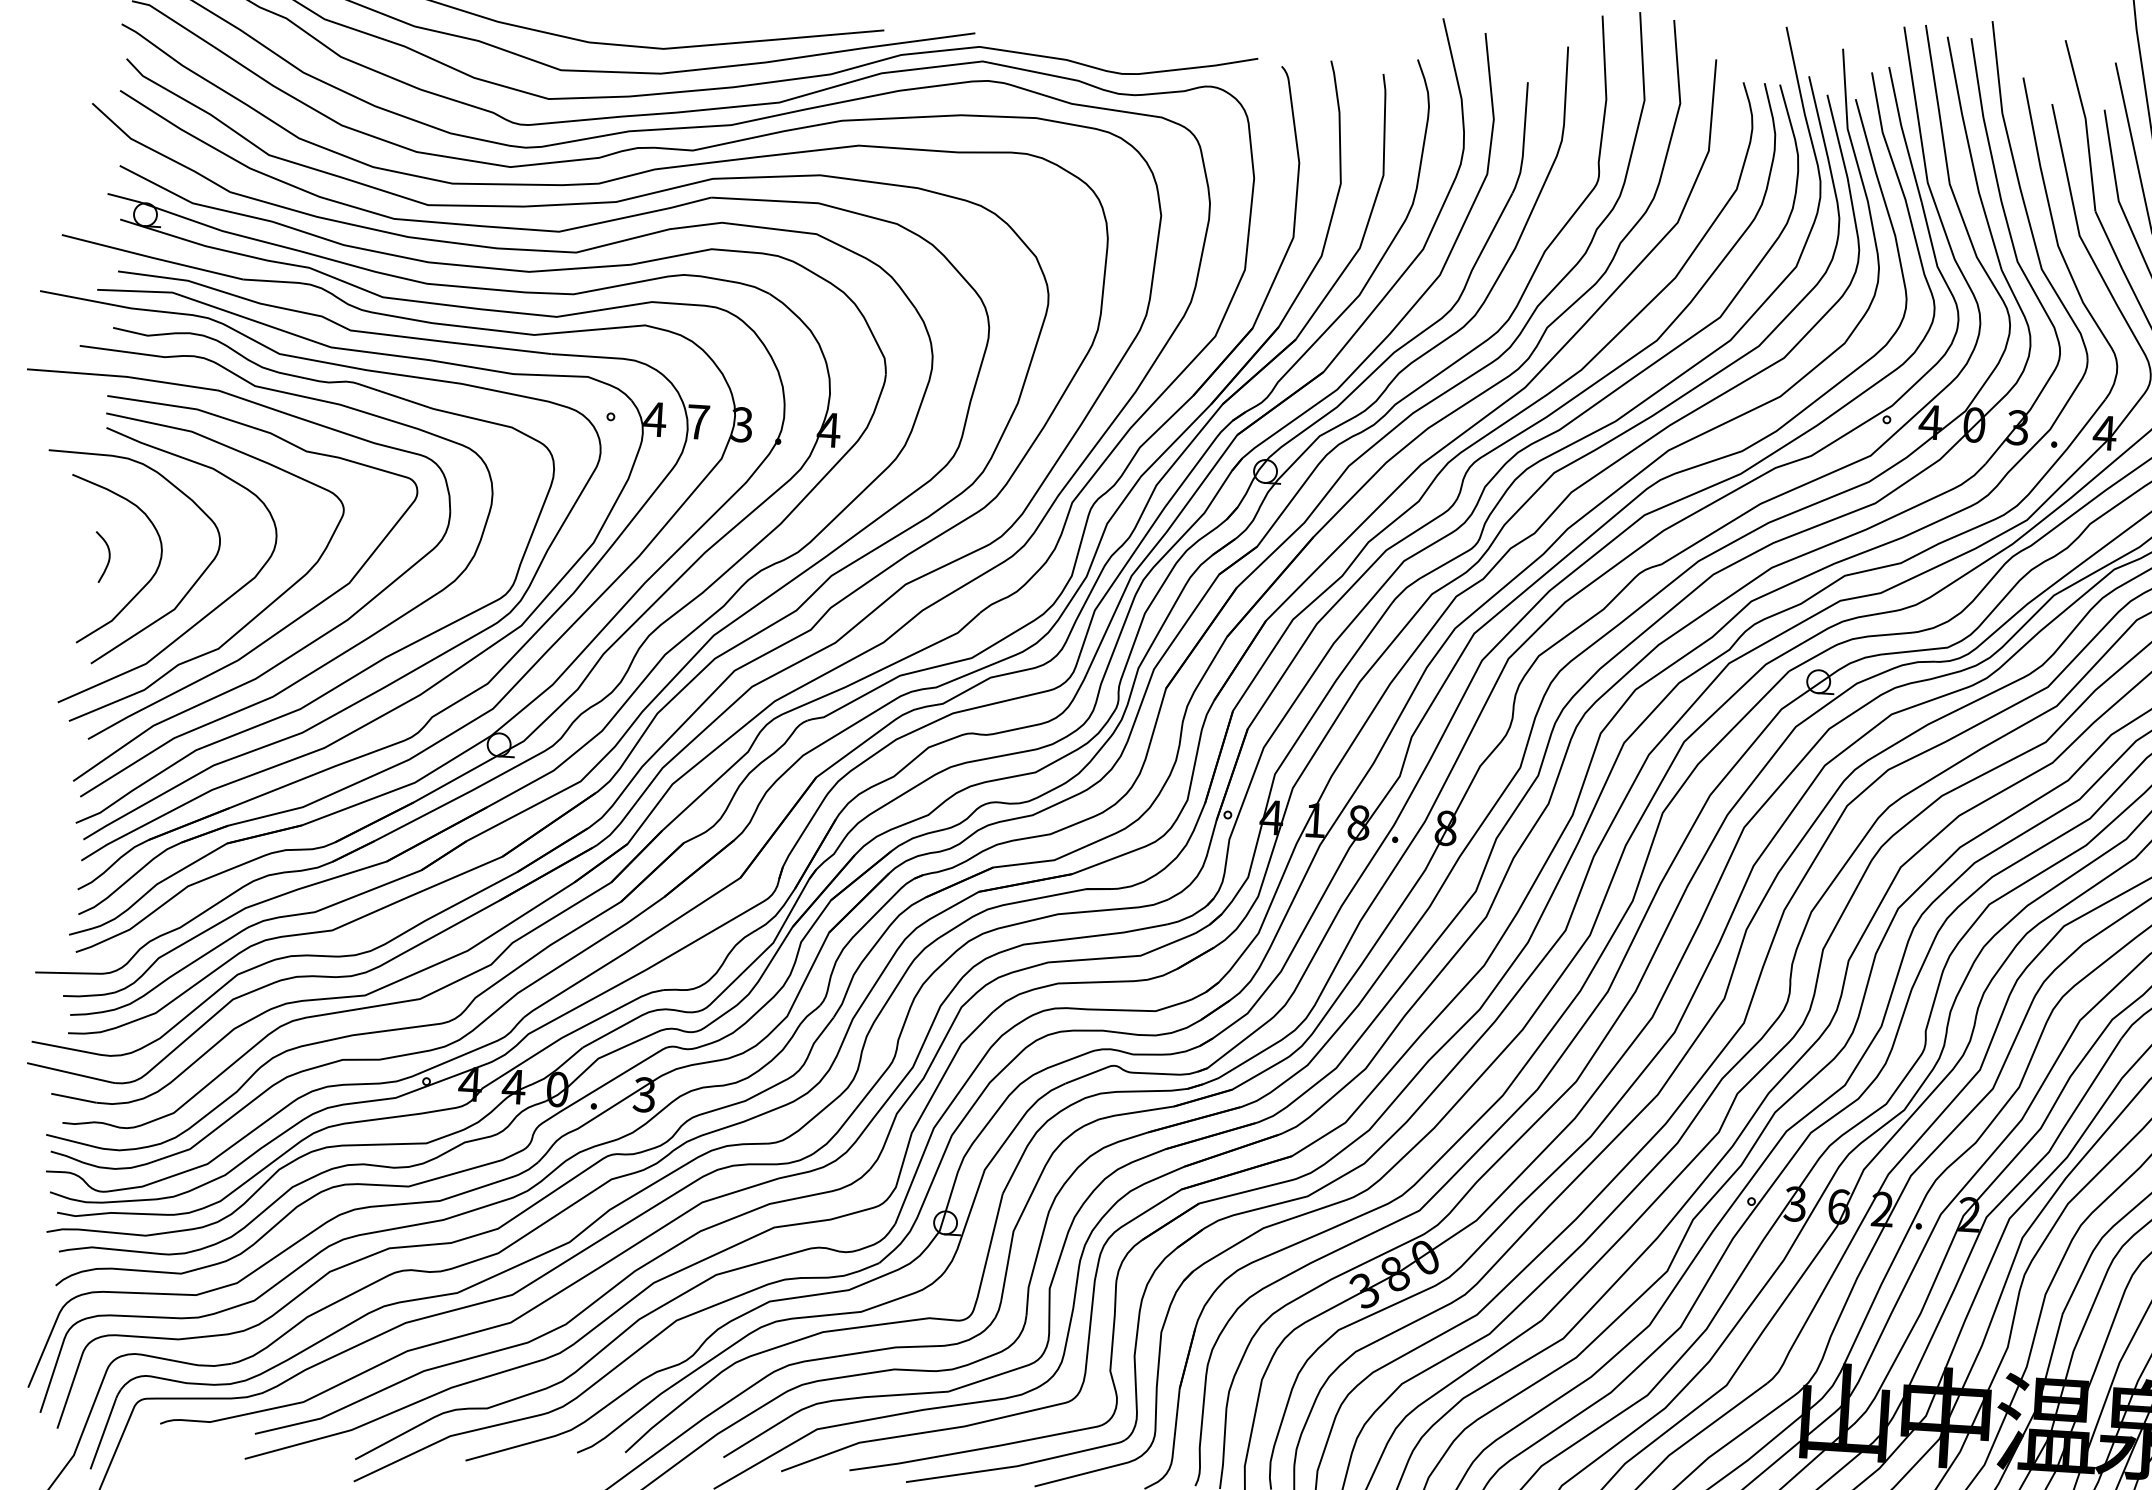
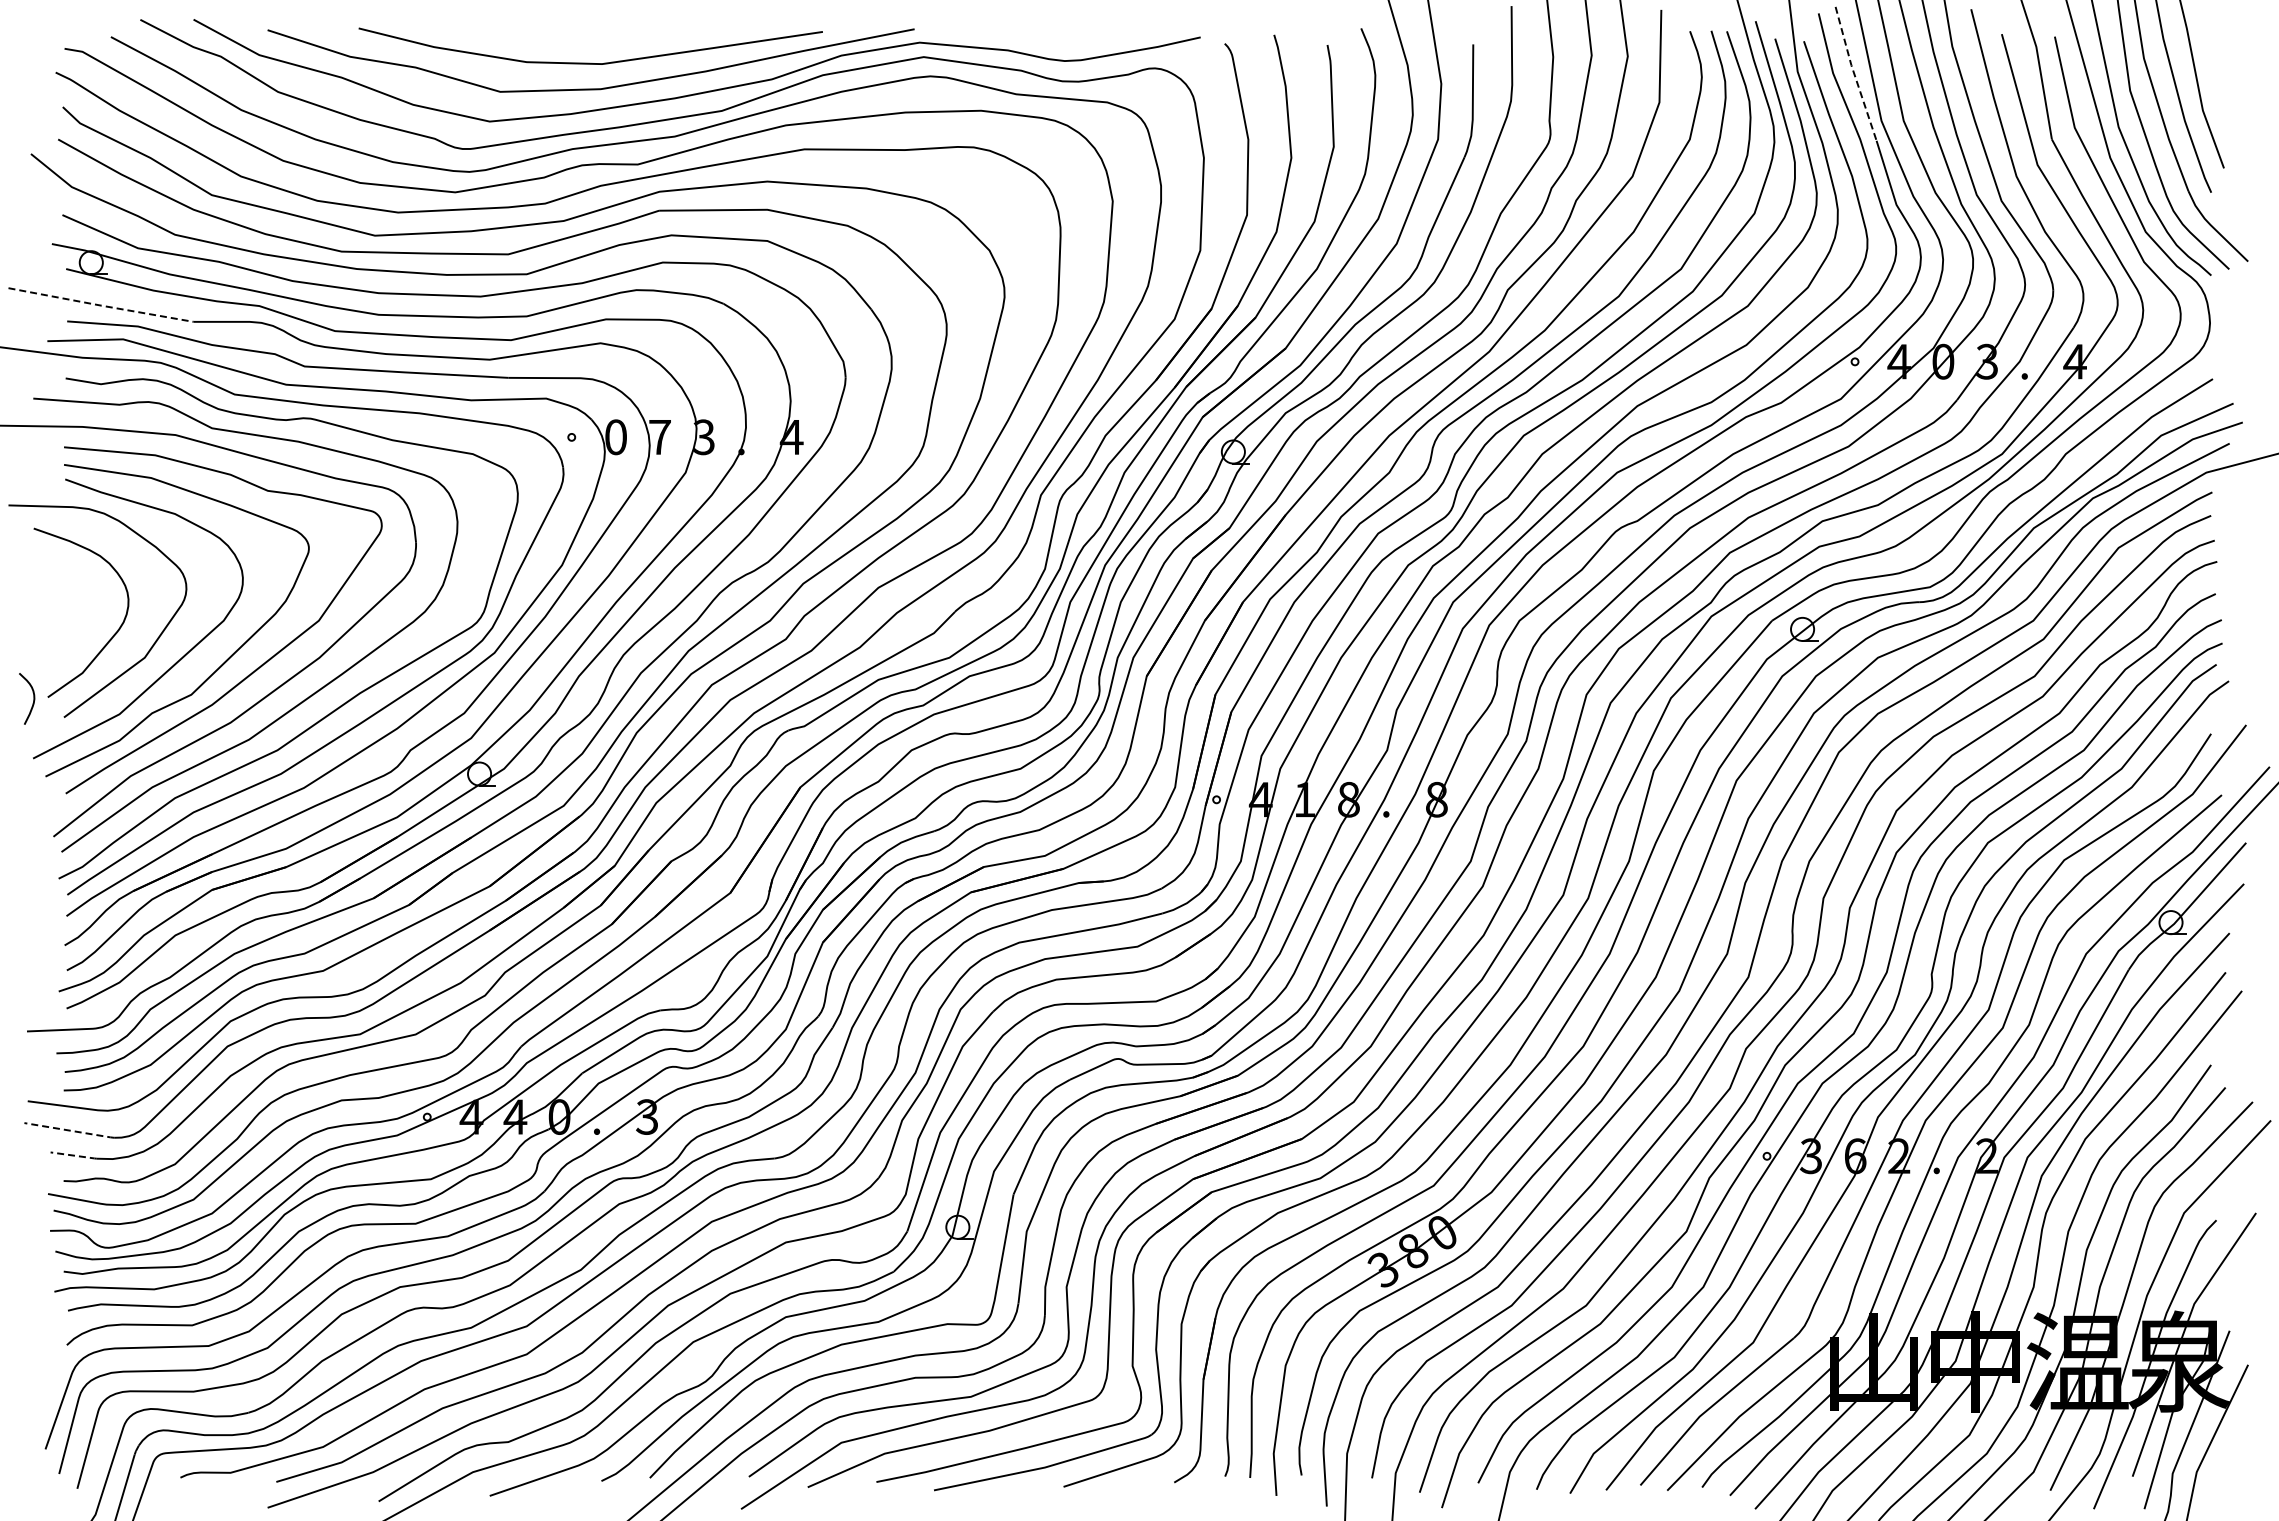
line: (1903, 134) -> (1854, 73), solid -> dashed
line: (152, 257) -> (101, 305), solid -> dashed
text: (654, 419) -> (615, 437), 4 -> 0
curve: (108, 557) -> (33, 698), moved
line: (71, 1073) -> (69, 1130), solid -> dashed
line: (73, 1098) -> (73, 1155), solid -> dashed

